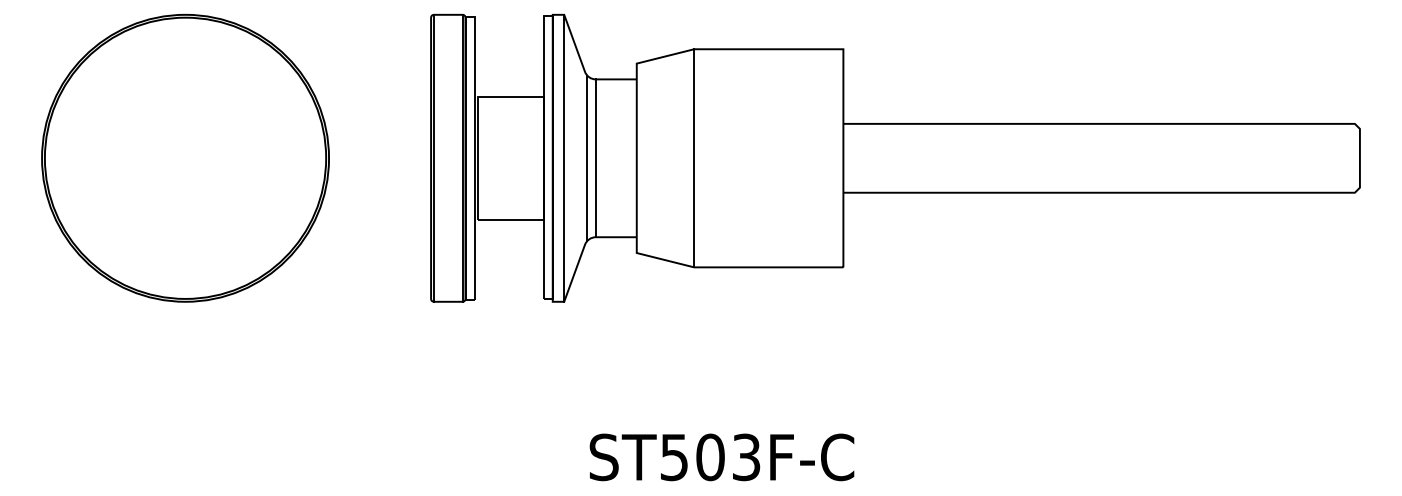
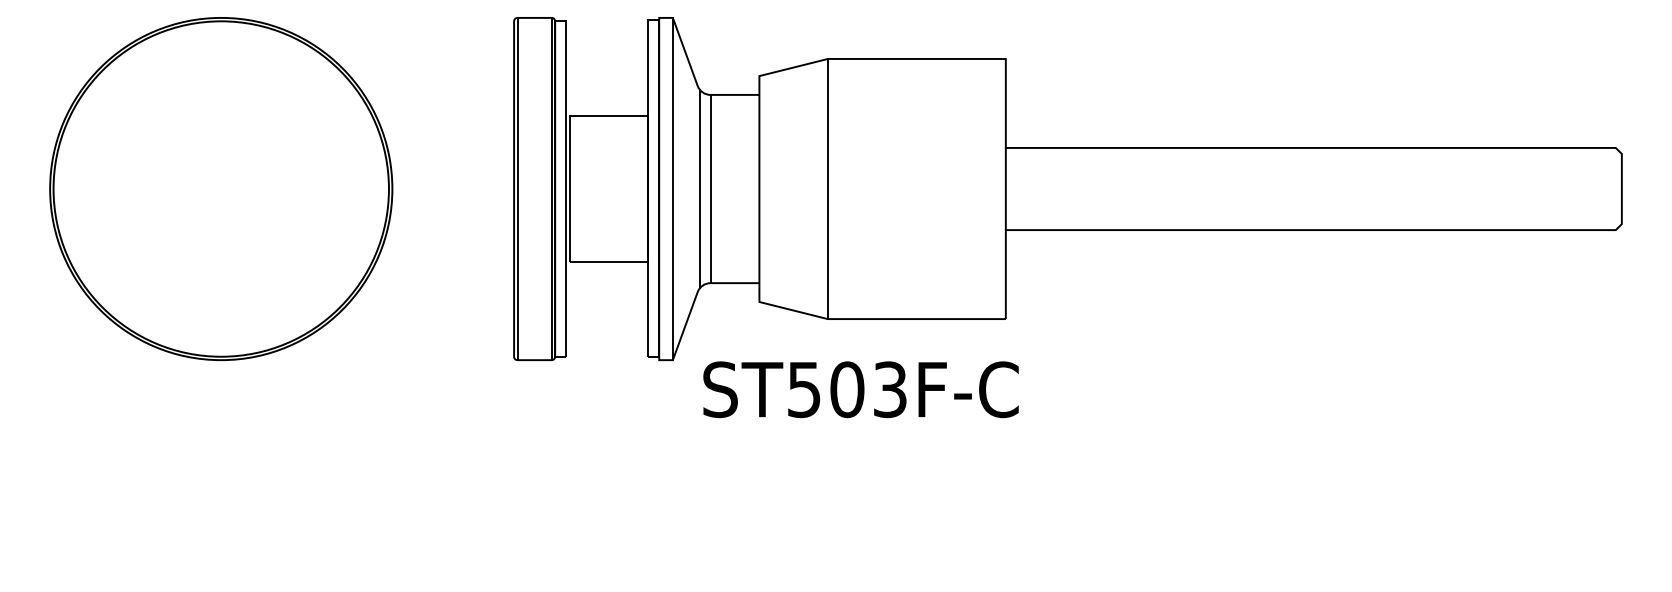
text: (721, 457) -> (860, 389), moved

